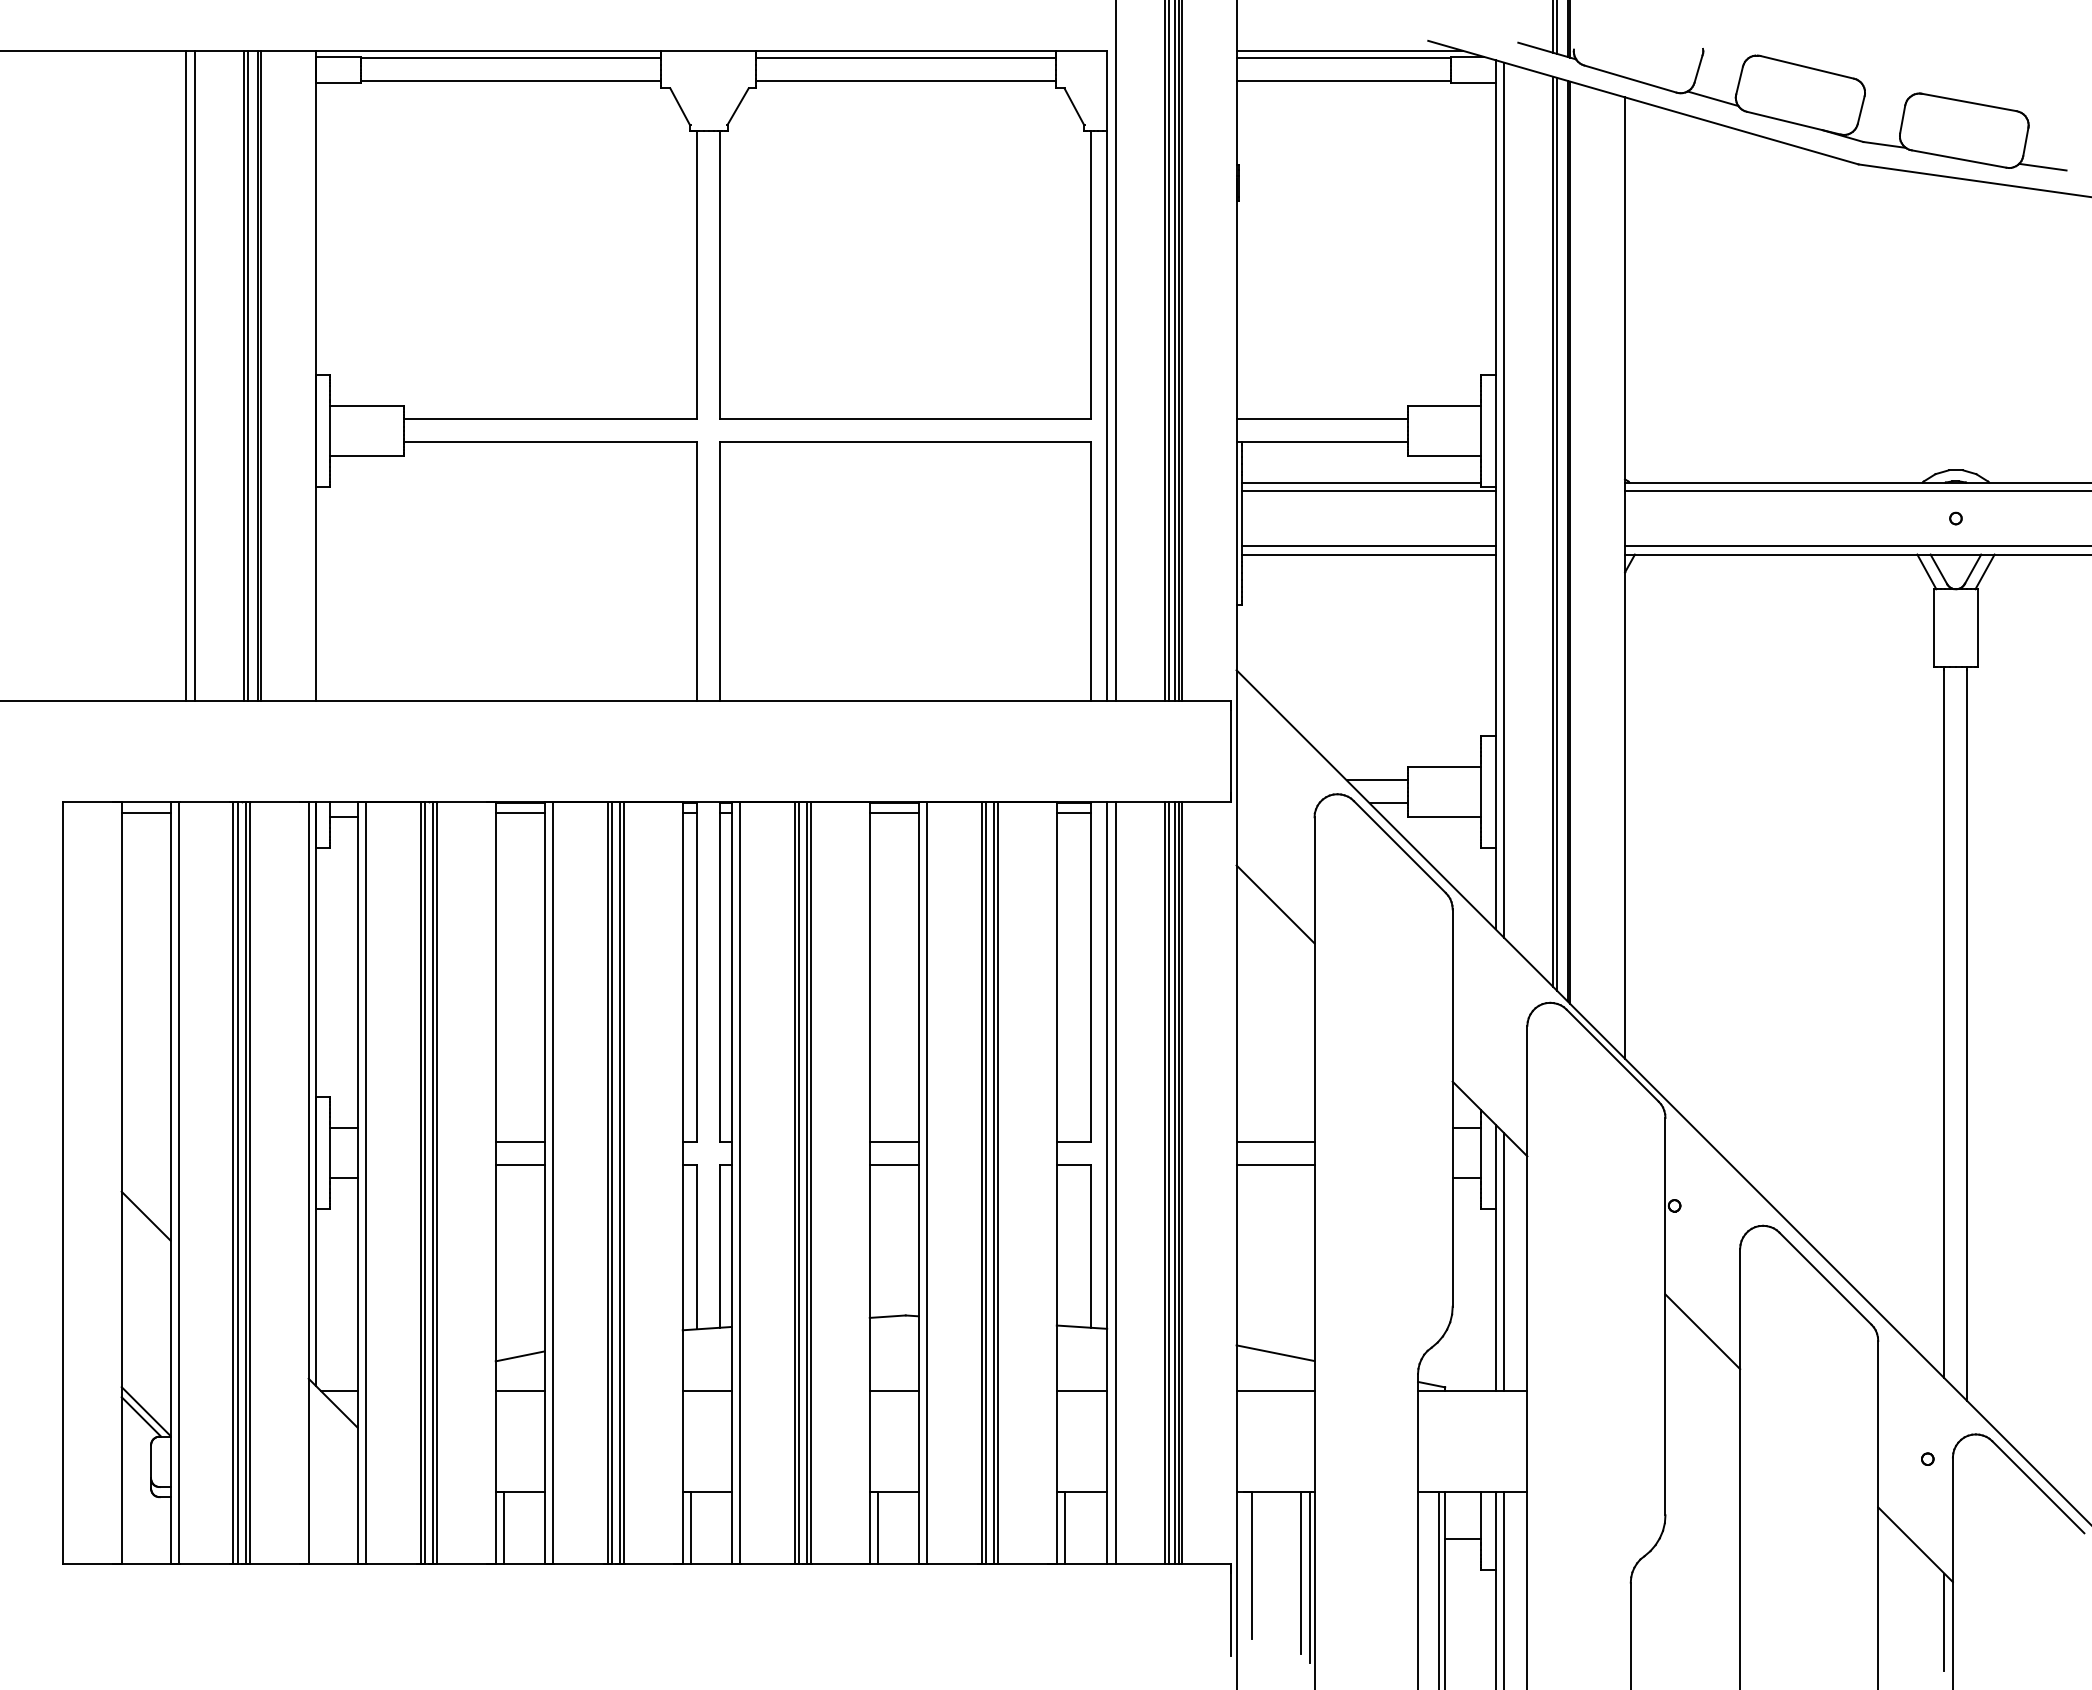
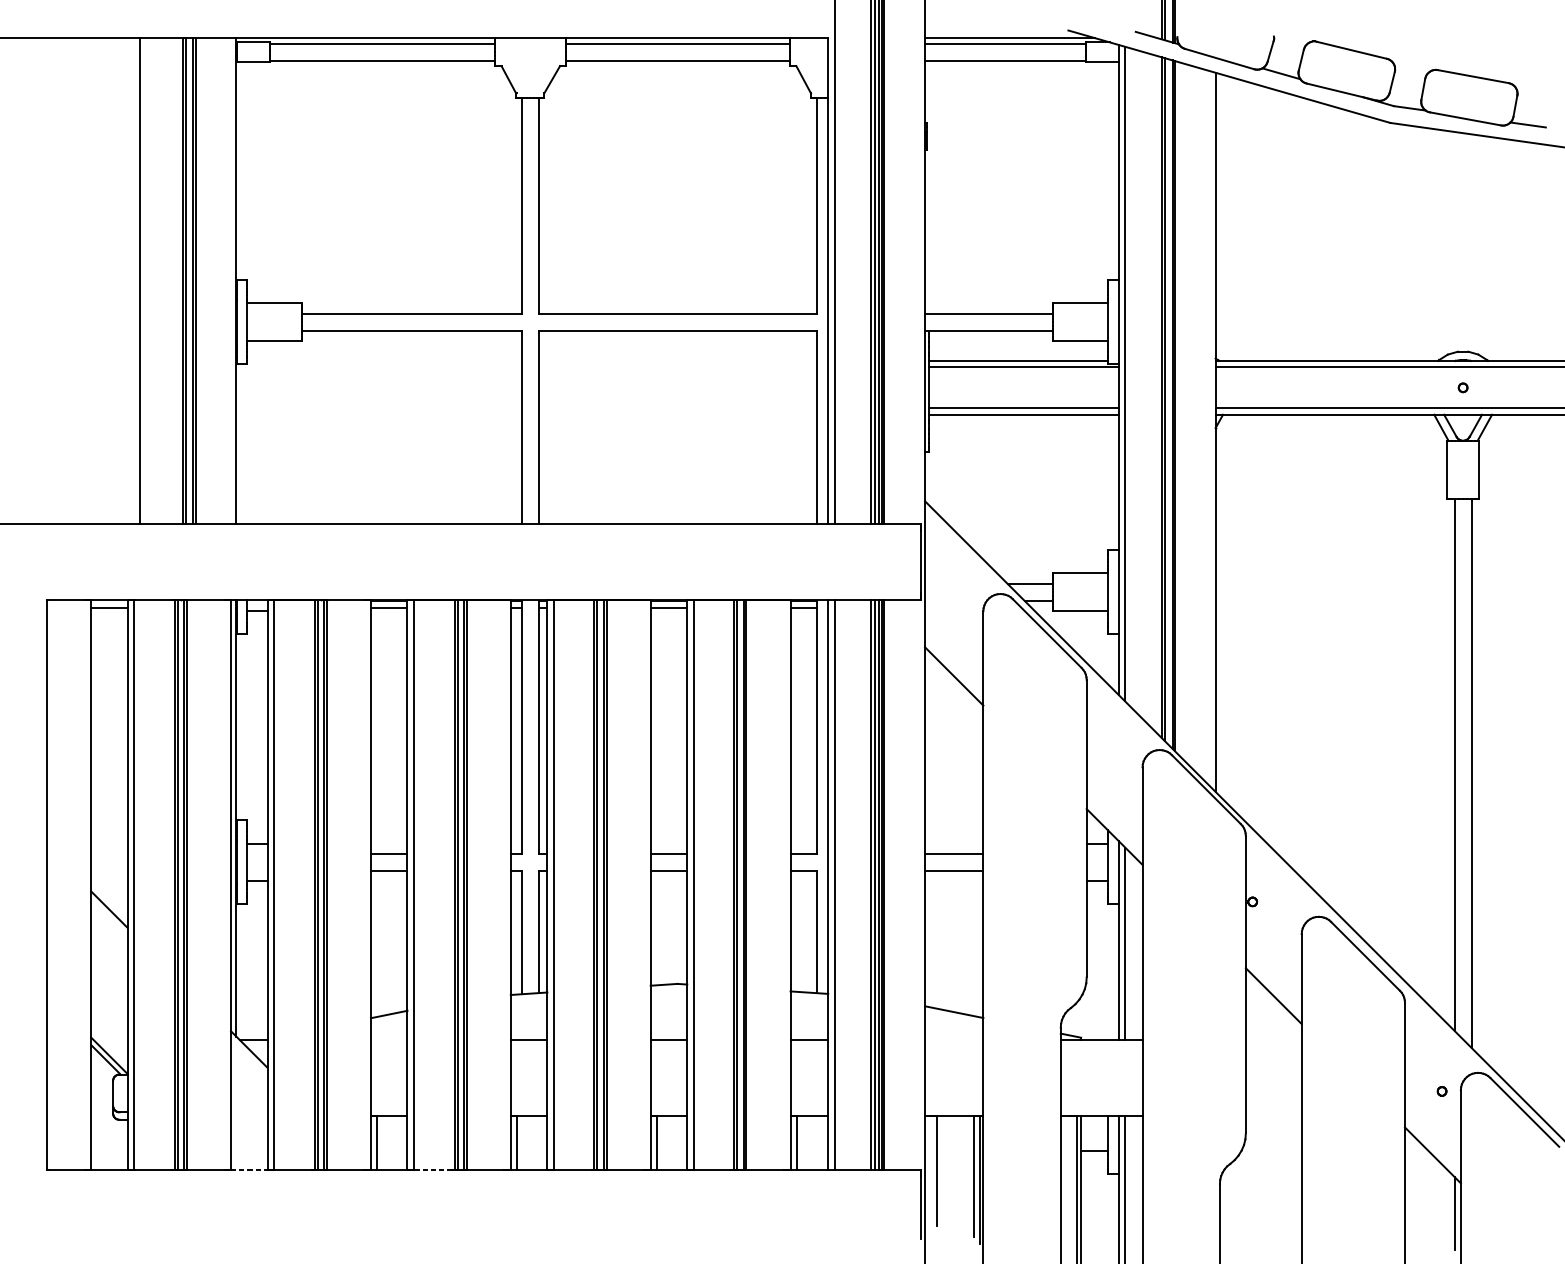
line: (195, 375) -> (146, 280), removed
line: (519, 1390) -> (388, 1040), removed
line: (1275, 1390) -> (954, 1040), removed
line: (333, 1564) -> (249, 1170), solid -> dashed
line: (578, 1564) -> (432, 1170), solid -> dashed

